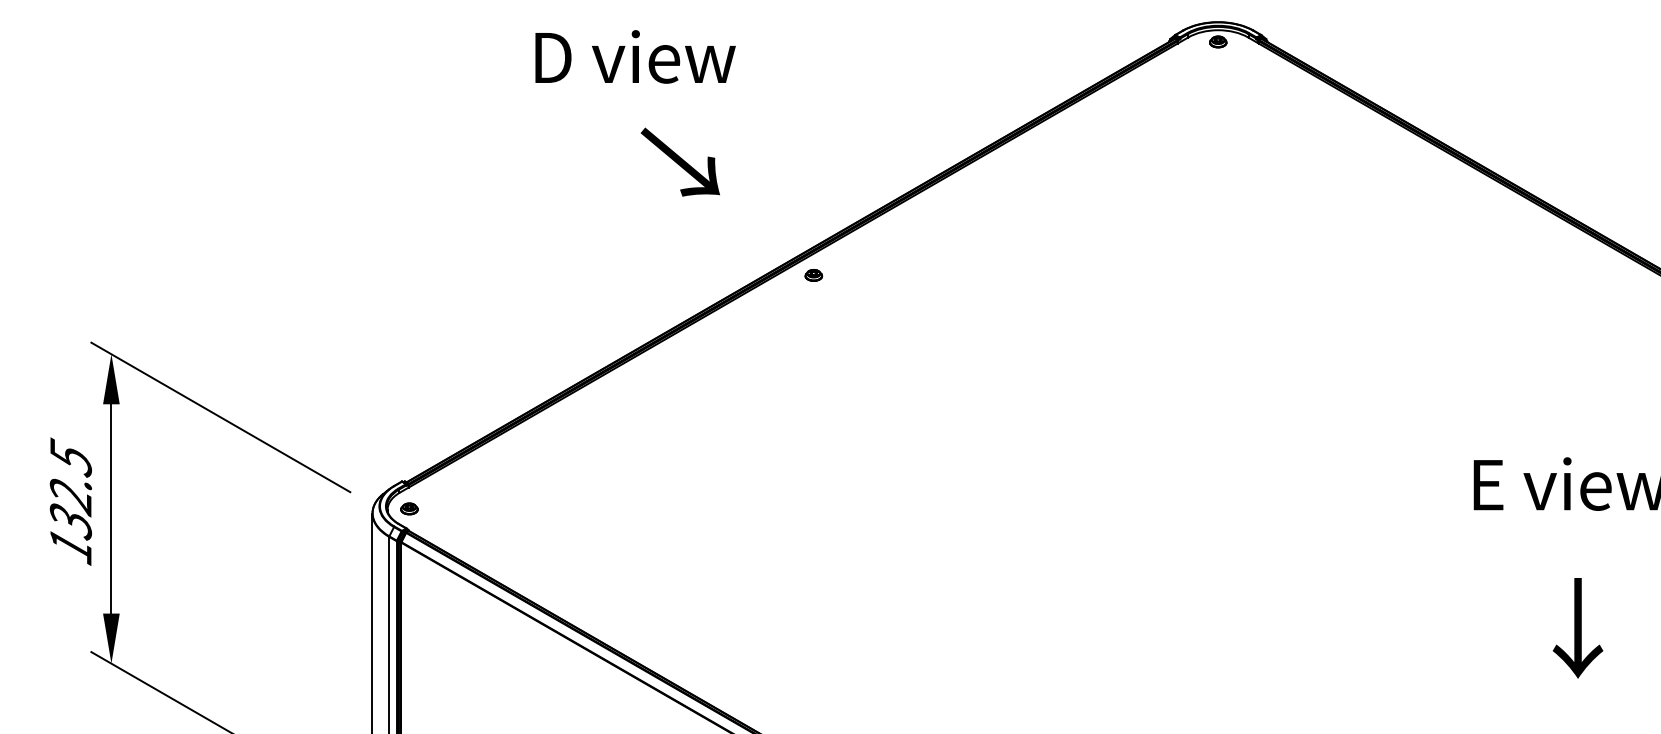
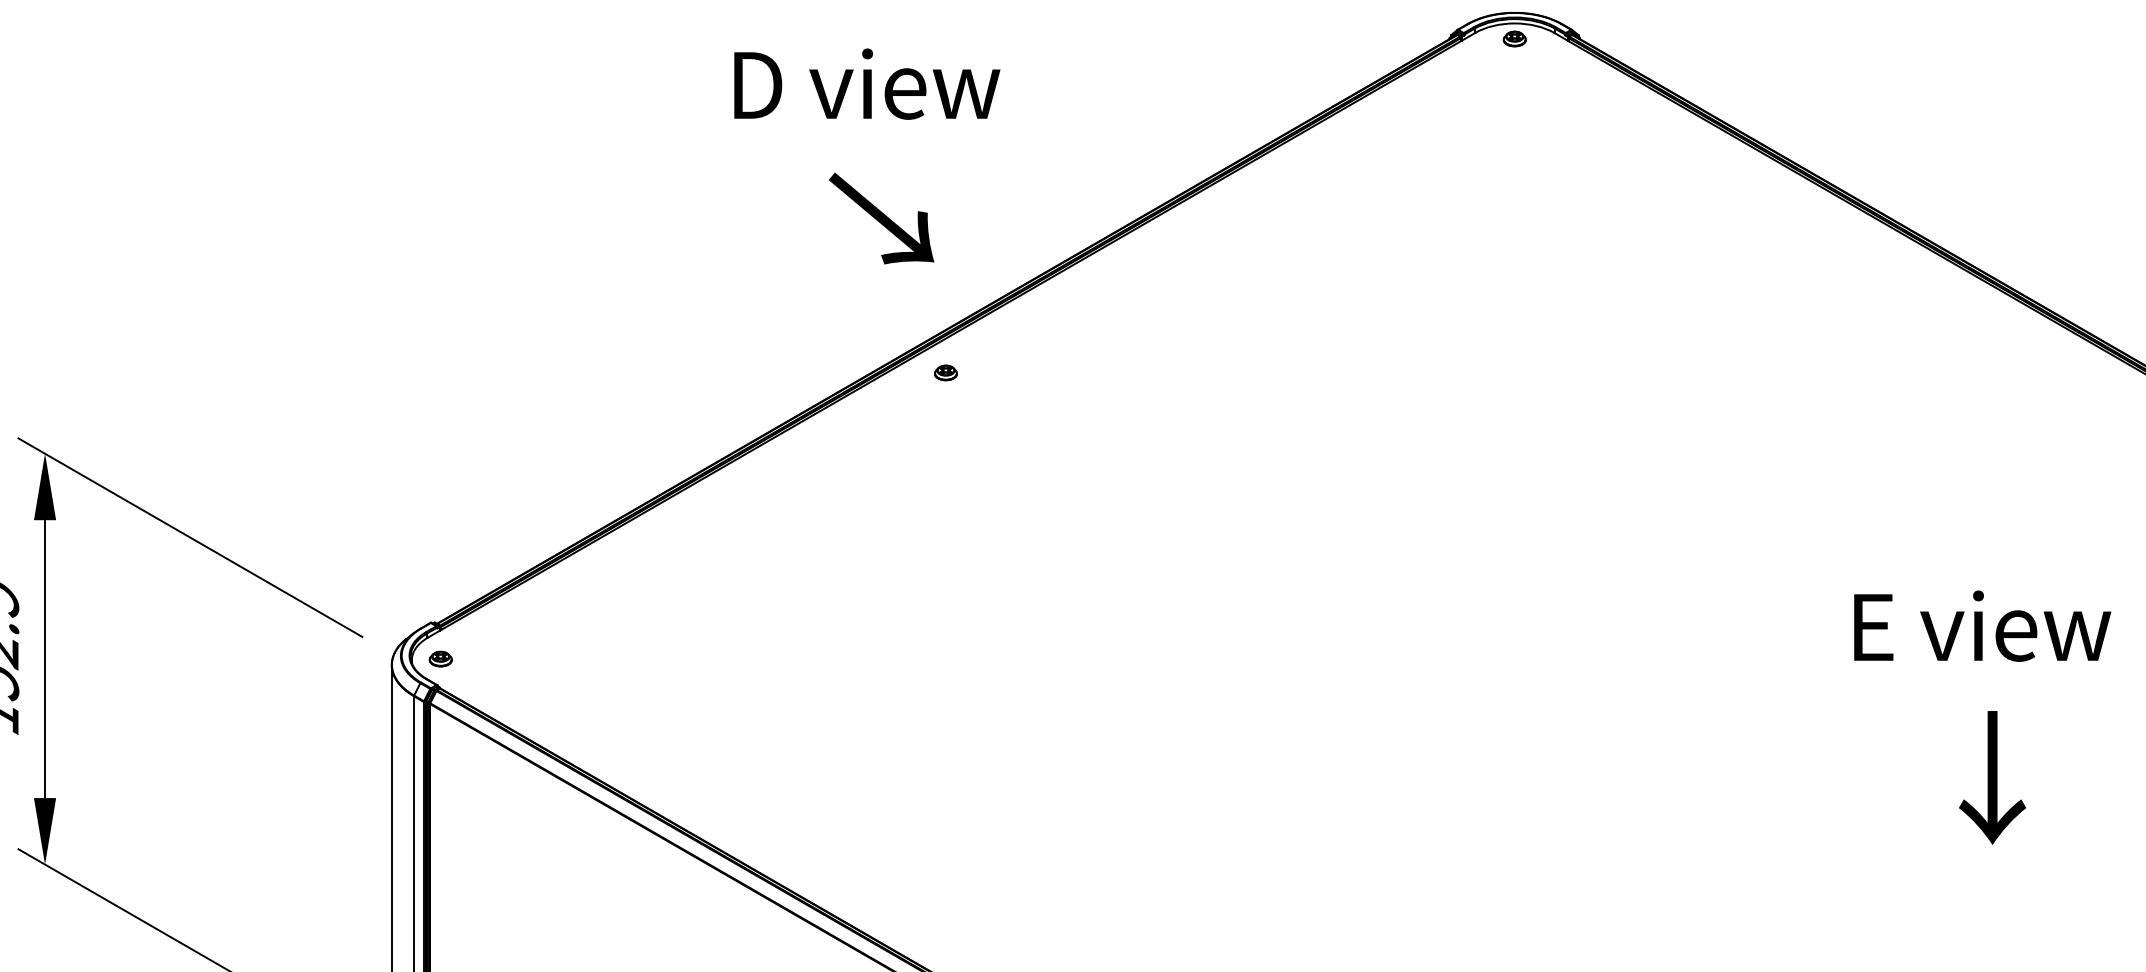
text: (635, 56) -> (867, 83), moved
text: (679, 161) -> (880, 217), moved
part: (813, 275) -> (945, 373), moved
text: (1578, 628) -> (1993, 778), moved

